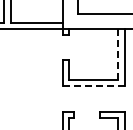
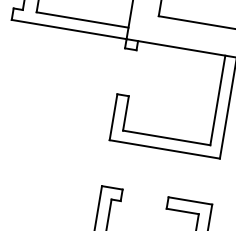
line: (118, 54) -> (218, 100), dashed -> solid
line: (93, 86) -> (164, 150), dashed -> solid

